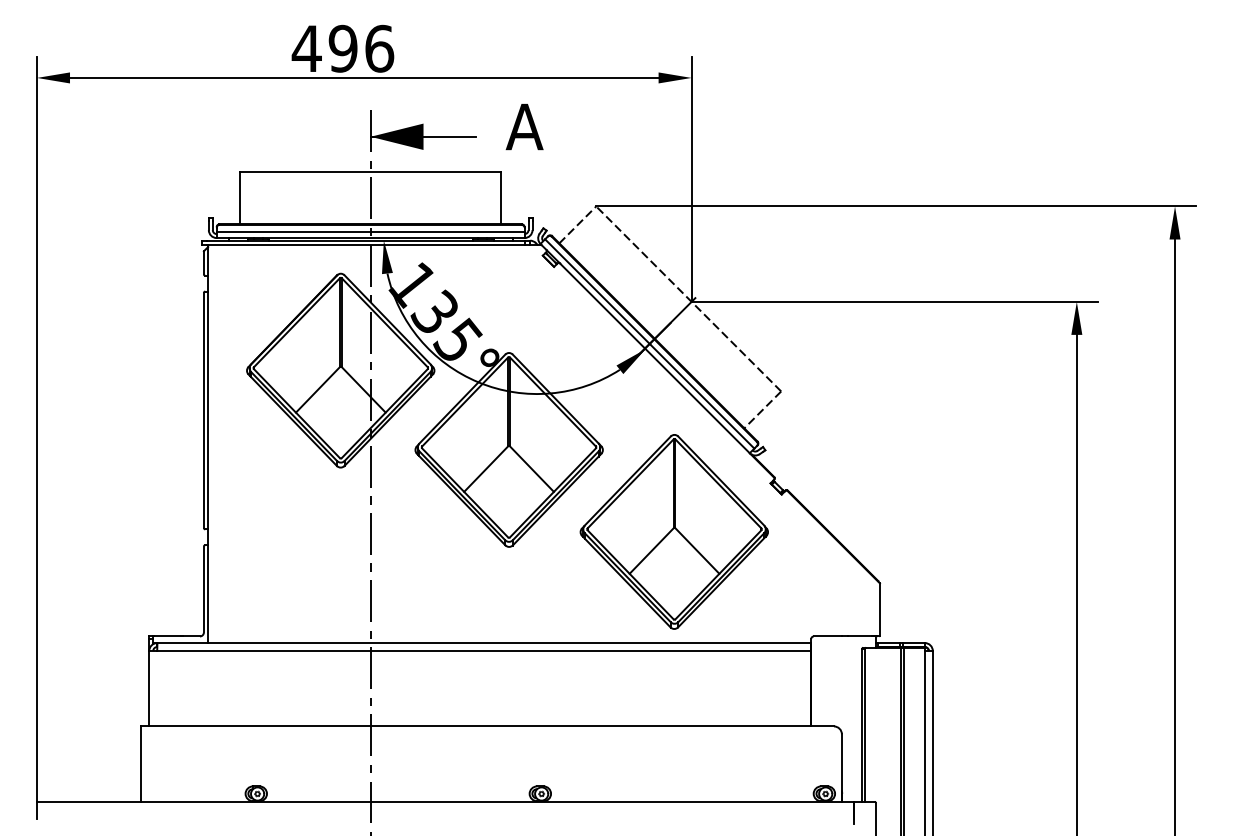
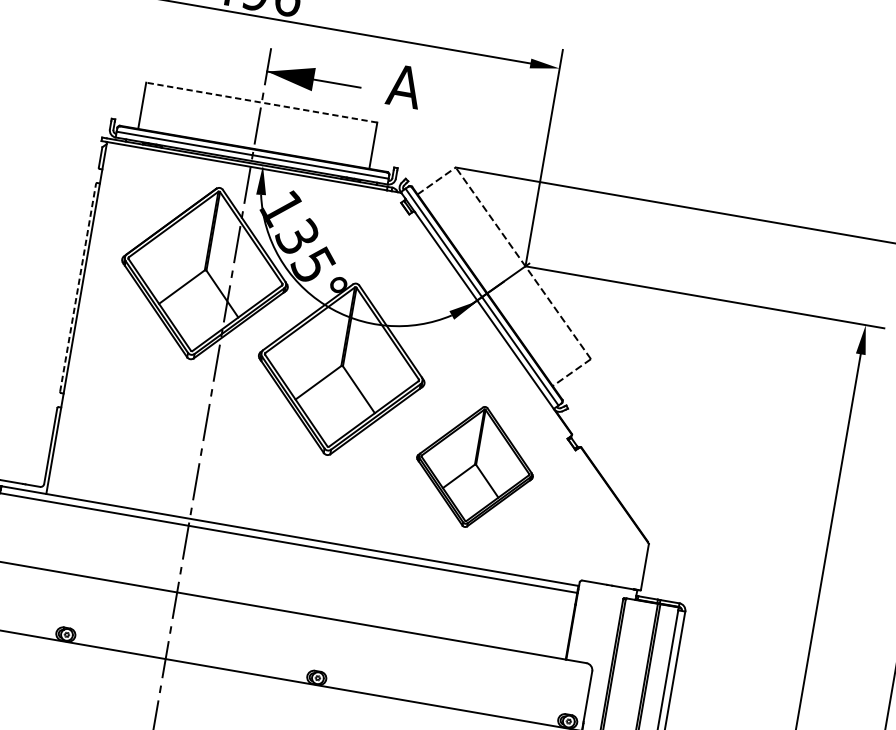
line: (370, 172) -> (261, 103), solid -> dashed
line: (203, 410) -> (77, 287), solid -> dashed
part: (673, 531) -> (474, 466), size x0.7

